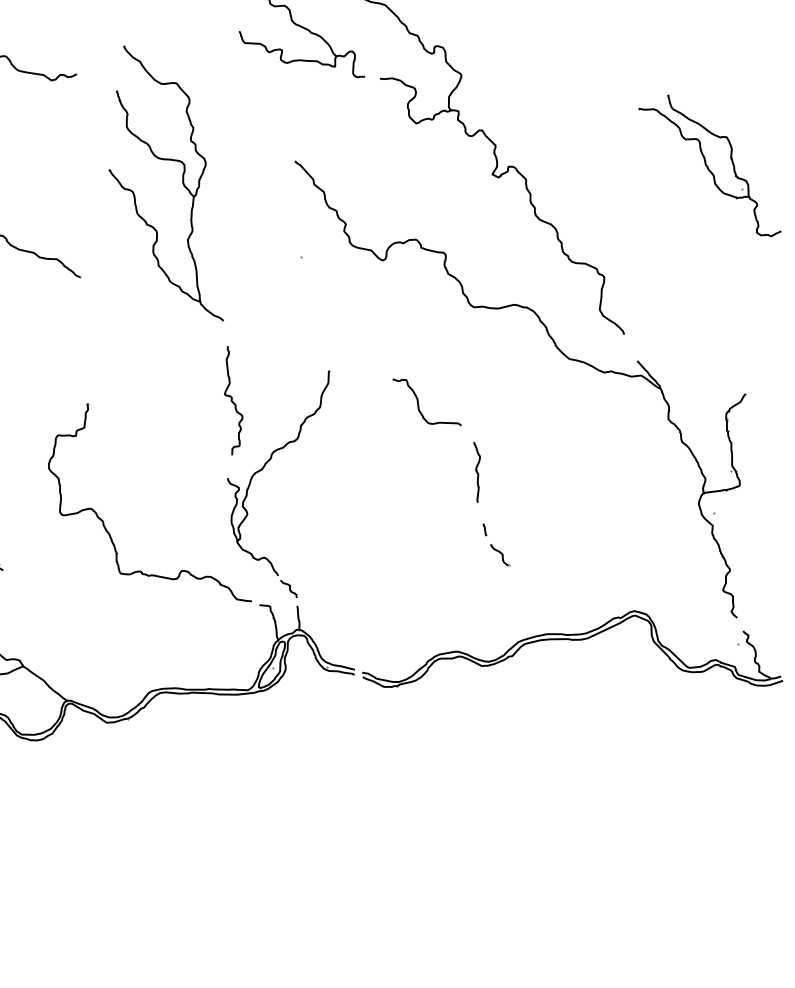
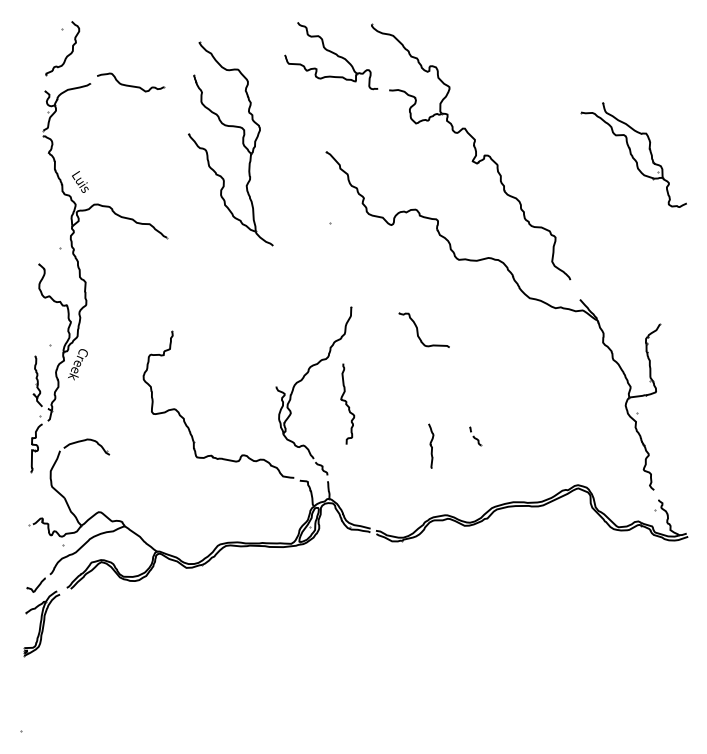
part: (182, 182) -> (242, 143), moved
curve: (233, 399) -> (347, 403), moved
curve: (477, 471) -> (431, 445), moved
part: (496, 545) -> (475, 436), size x0.6

